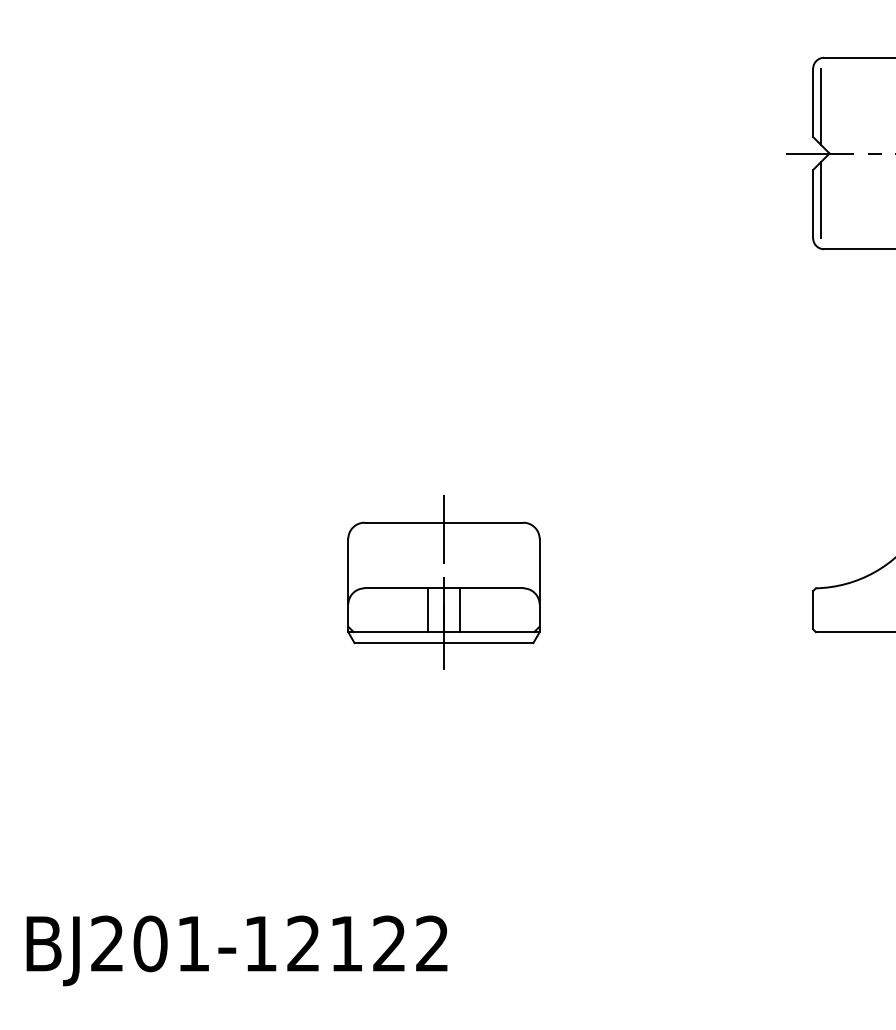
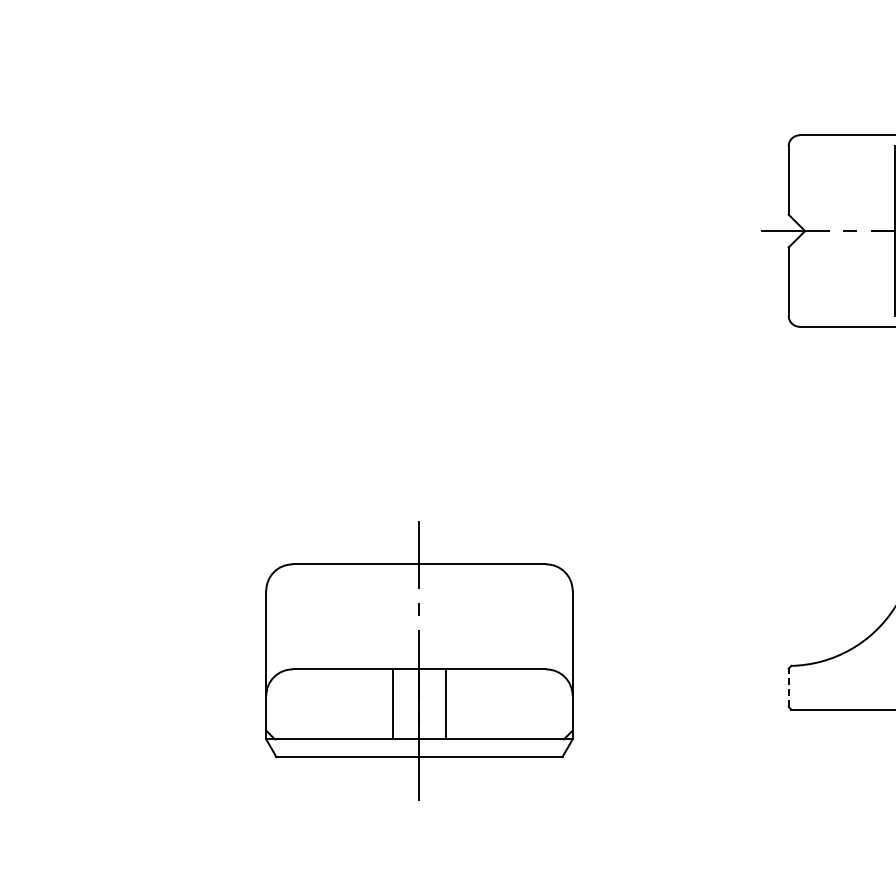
line: (821, 106) -> (797, 184), removed
line: (821, 199) -> (797, 277), removed
part: (443, 582) -> (419, 660), size x1.6
line: (813, 609) -> (789, 687), solid -> dashed

